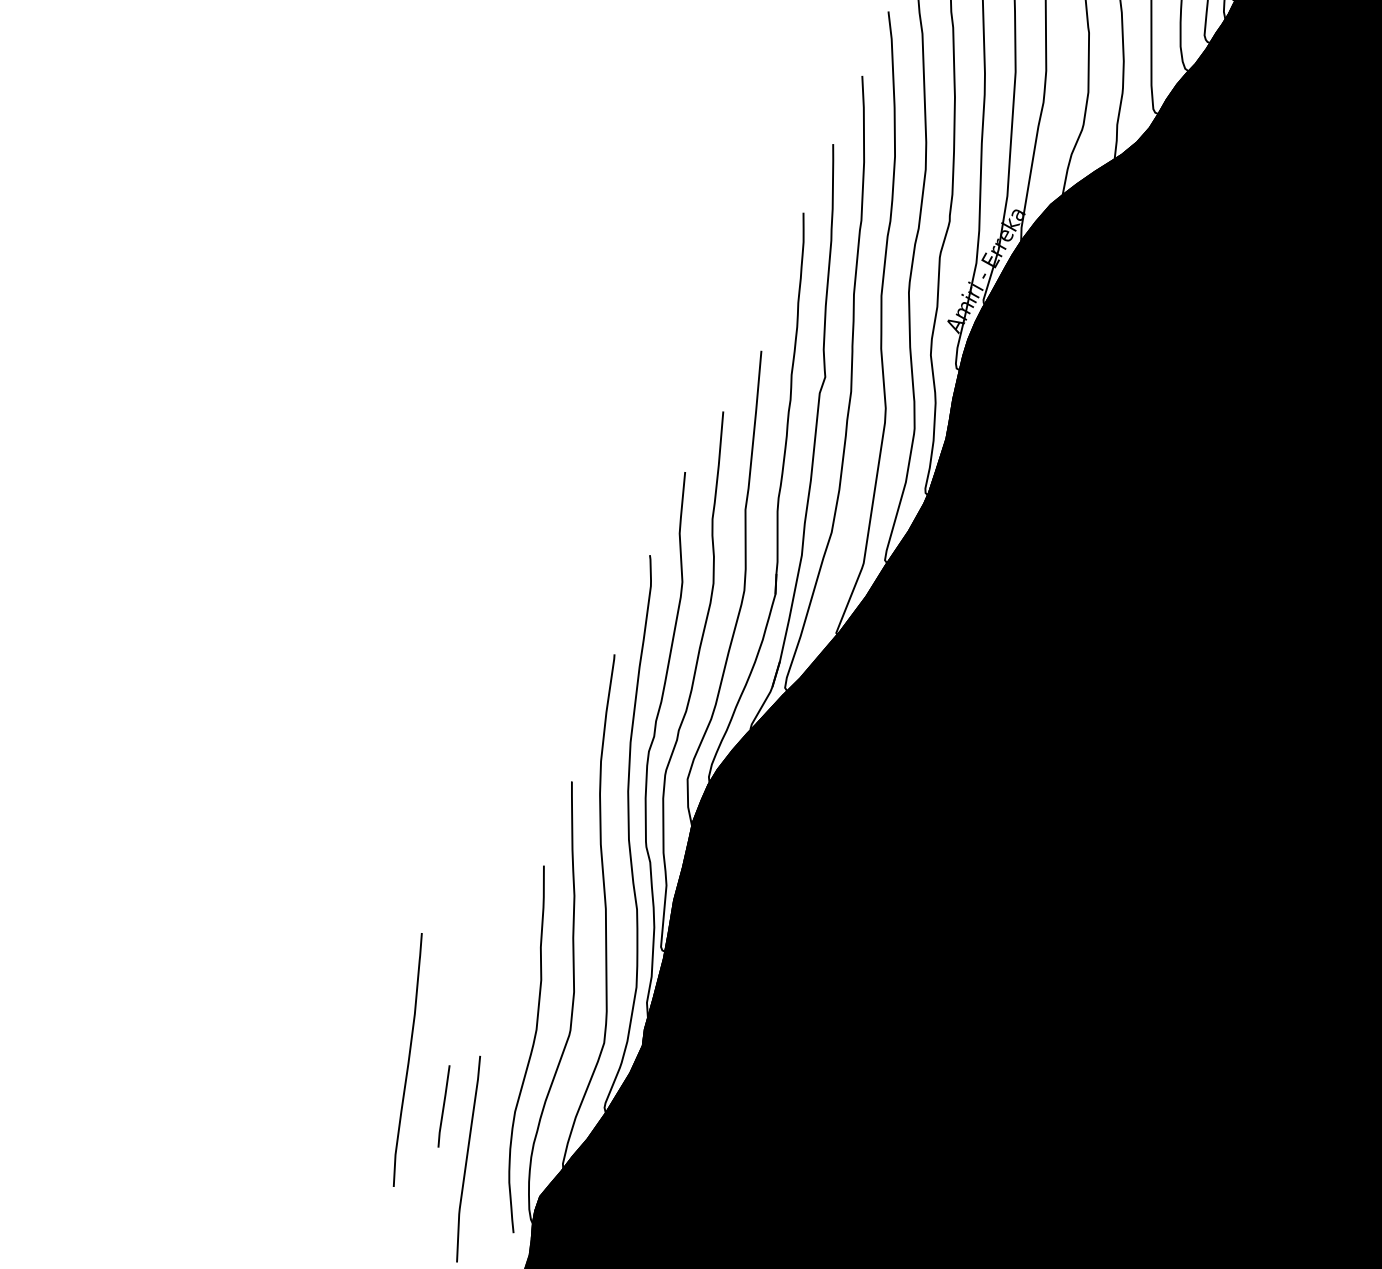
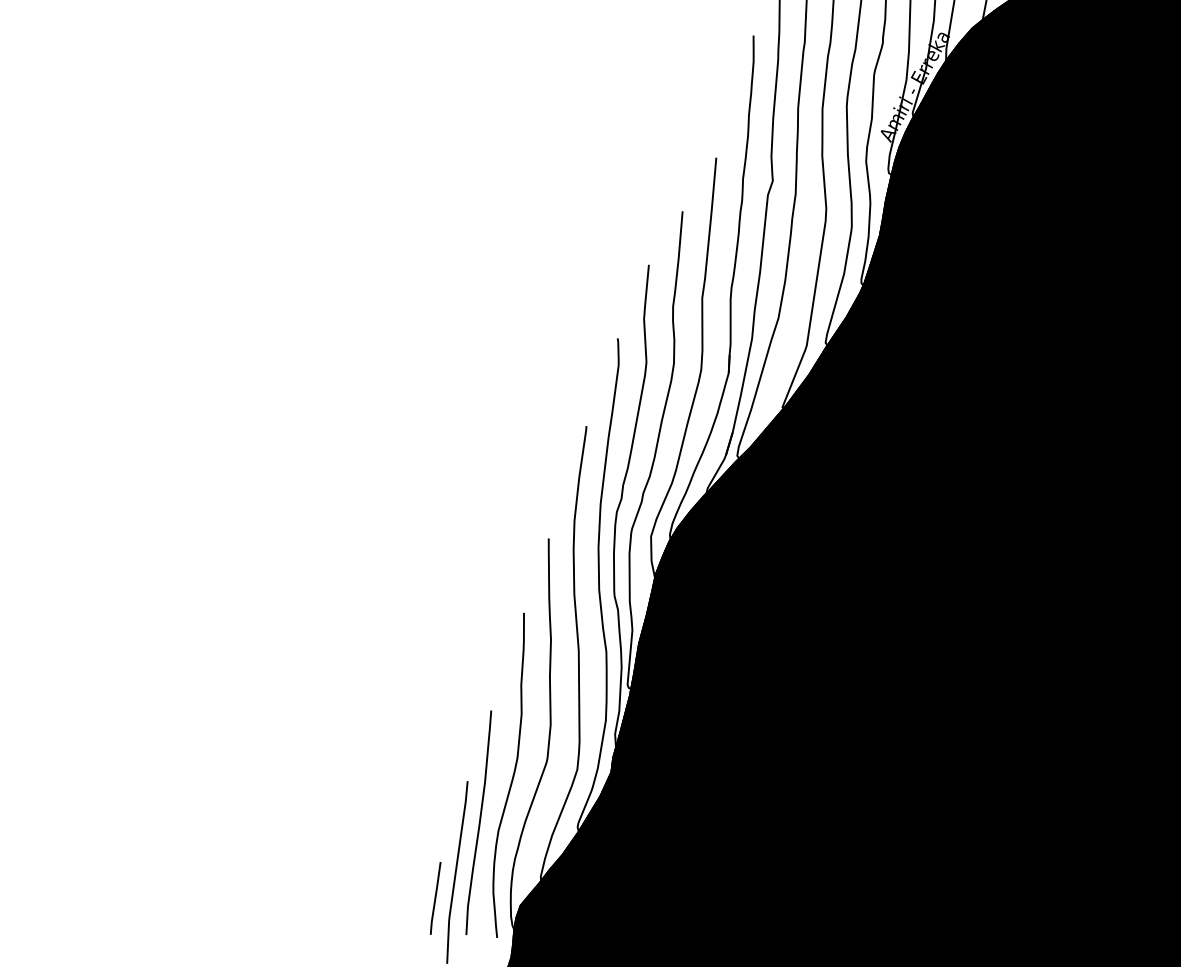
curve: (408, 1059) -> (479, 822), moved
line: (443, 1106) -> (435, 898), moved

